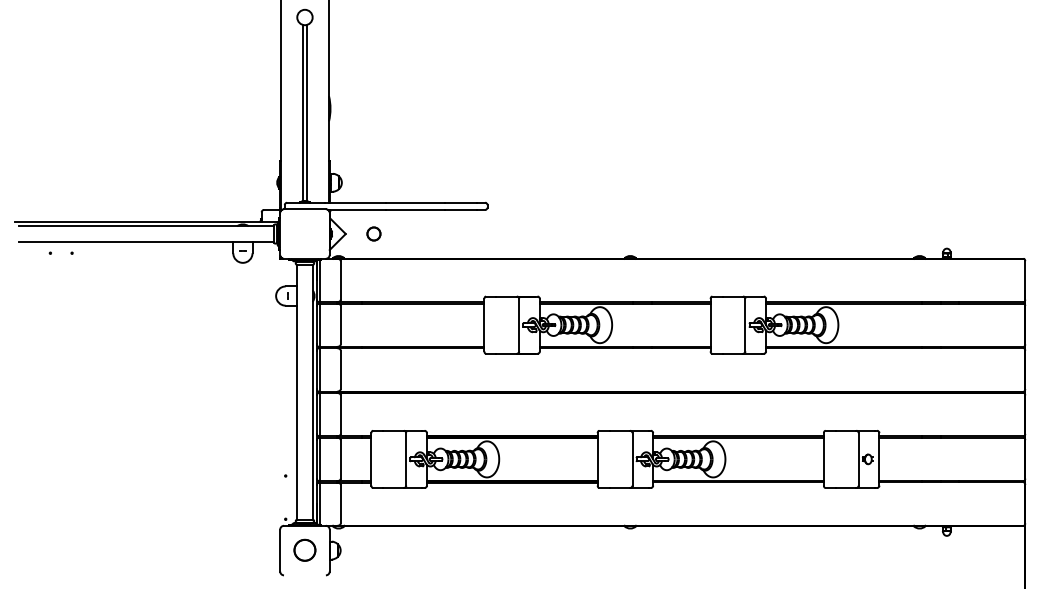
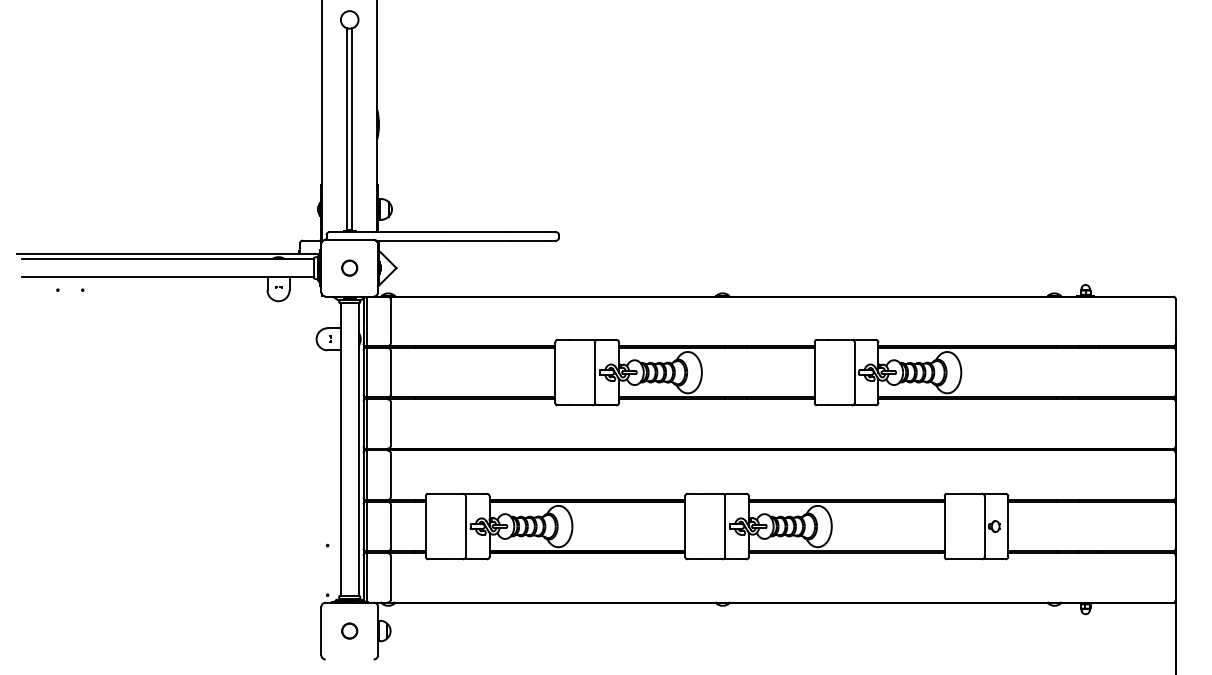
circle: (373, 233) -> (349, 267), moved
circle: (304, 550) -> (349, 631), size x0.62

